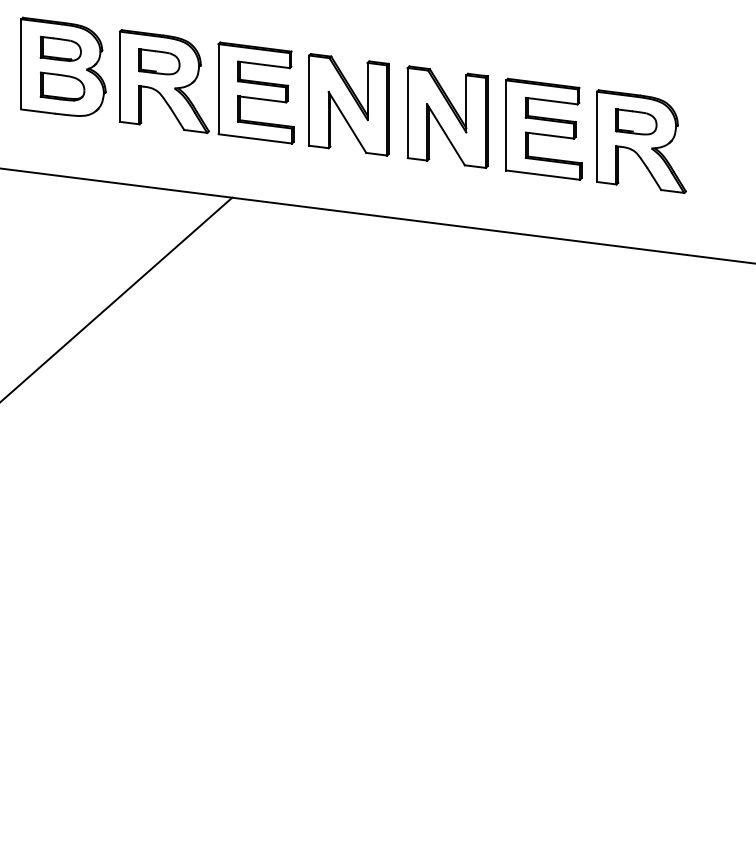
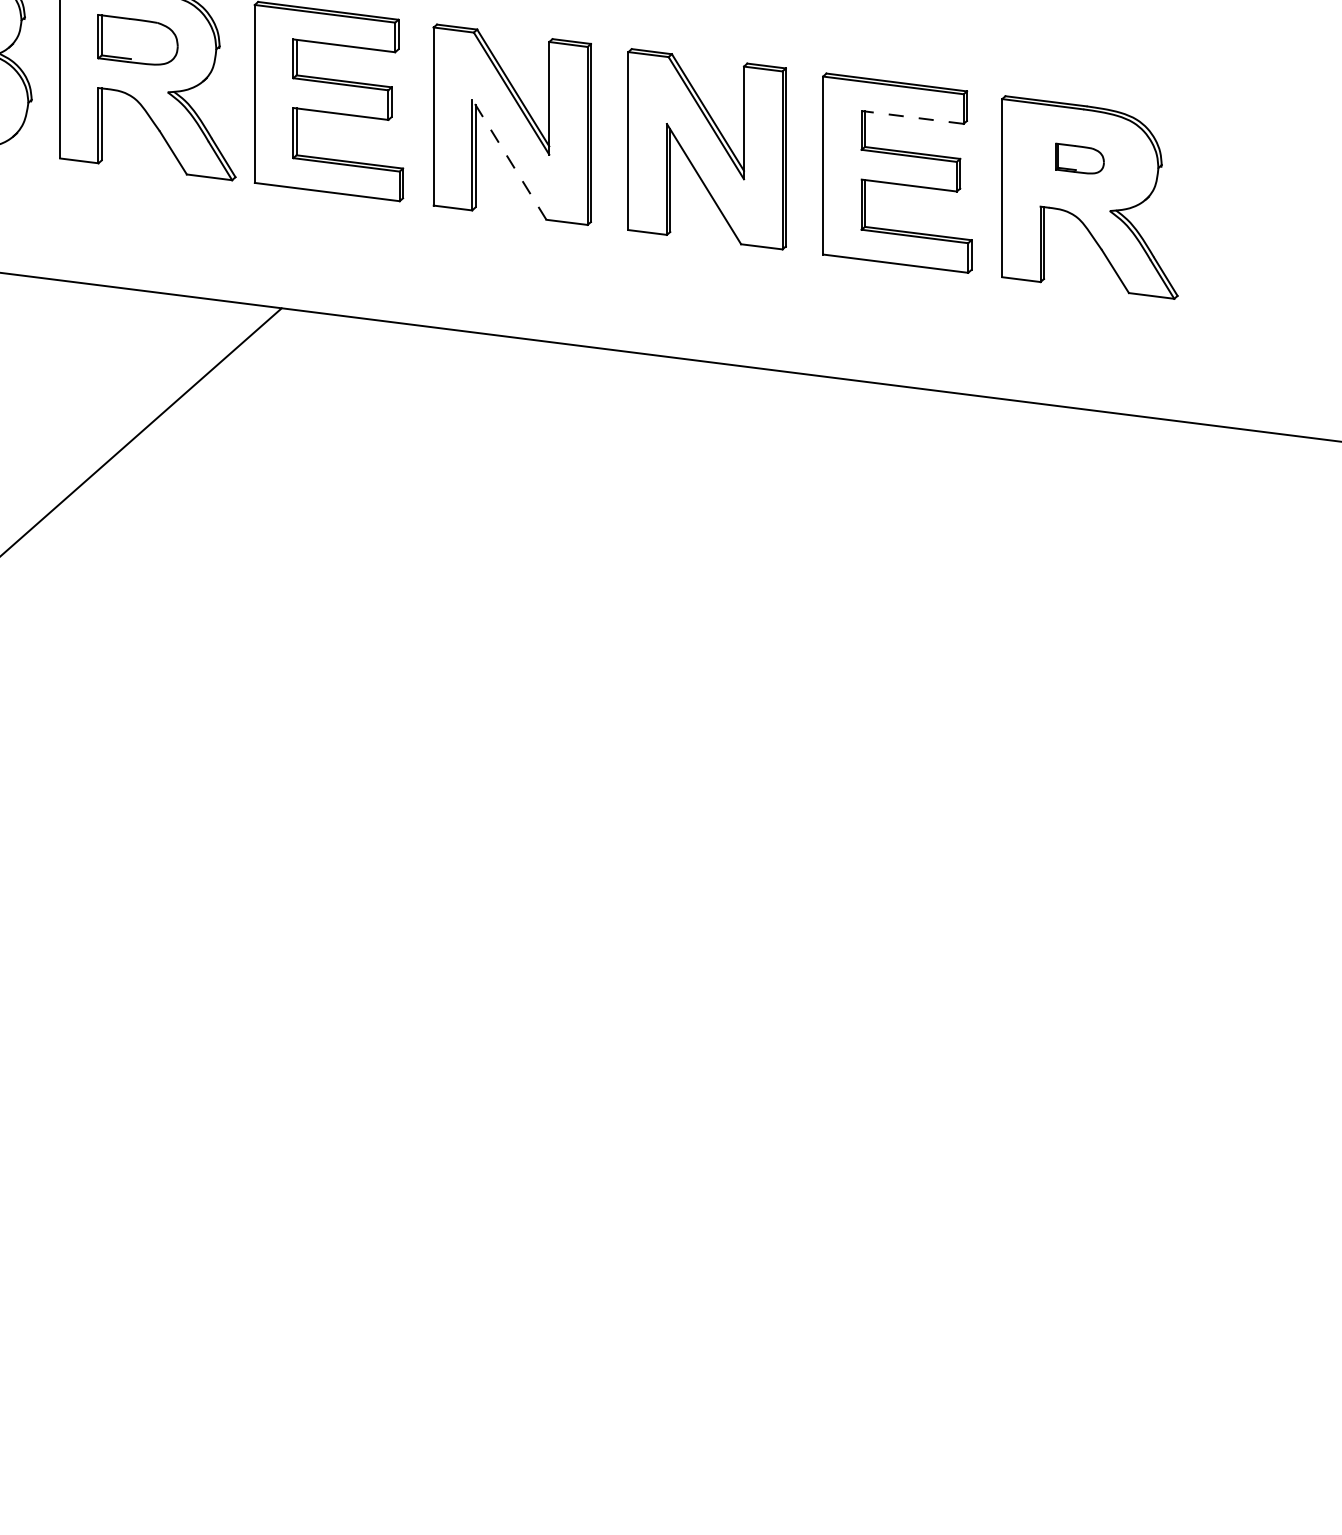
line: (551, 101) -> (912, 118), solid -> dashed
part: (636, 121) -> (1080, 157), size x0.6
line: (347, 122) -> (509, 159), solid -> dashed

